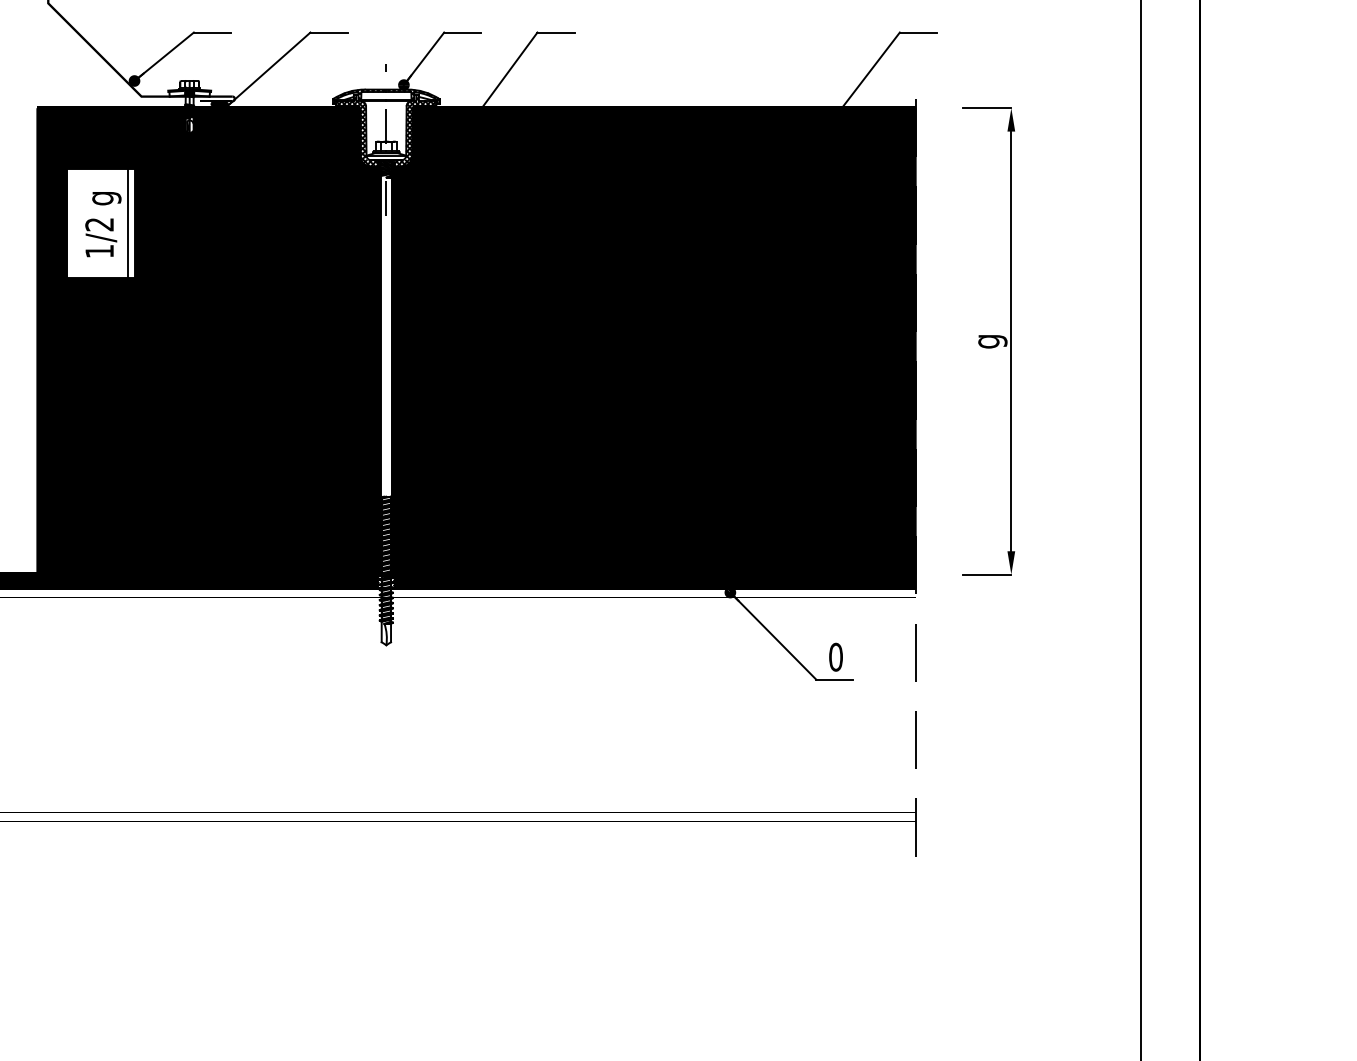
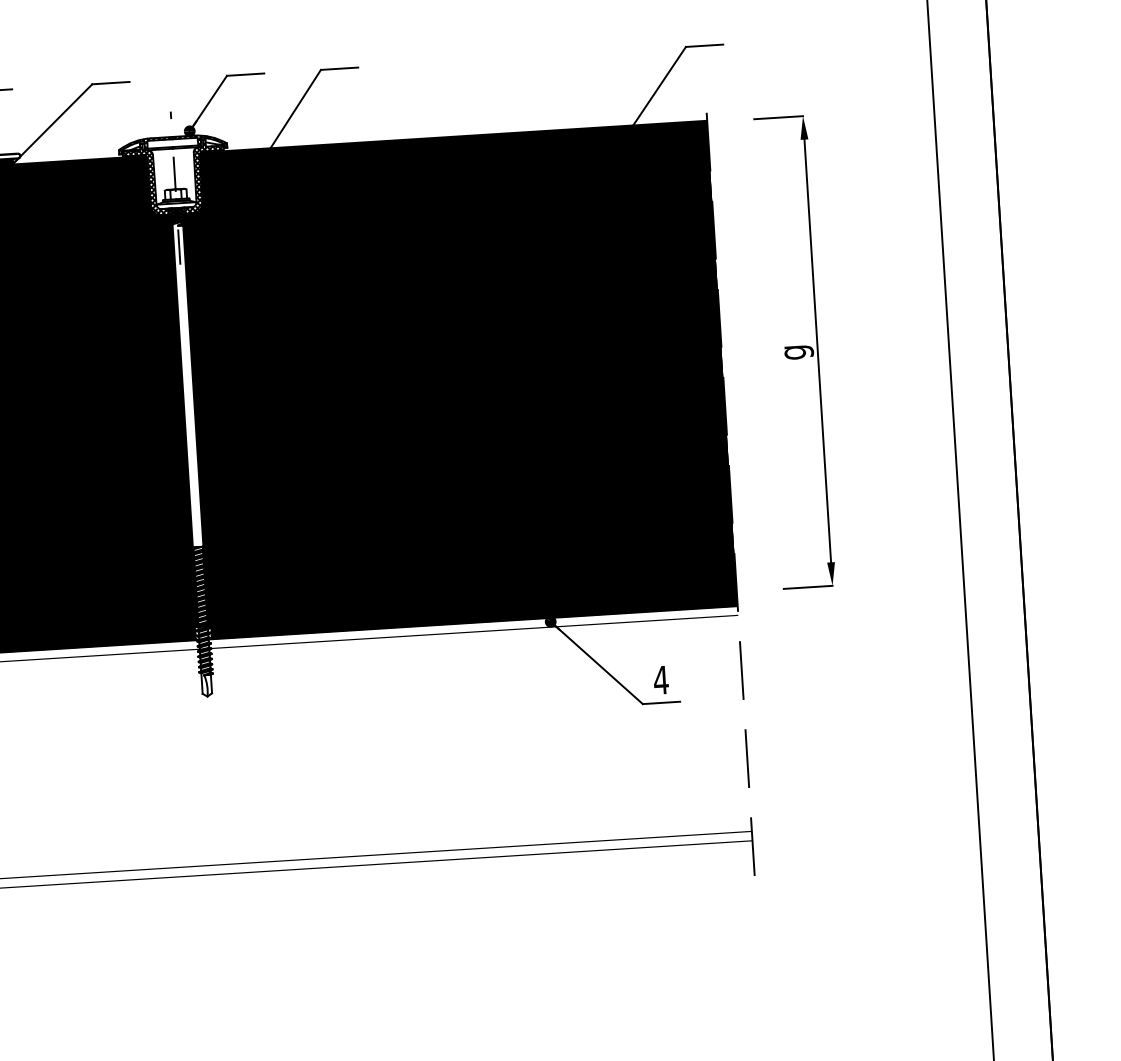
text: (835, 656) -> (660, 679), 0 -> 4

